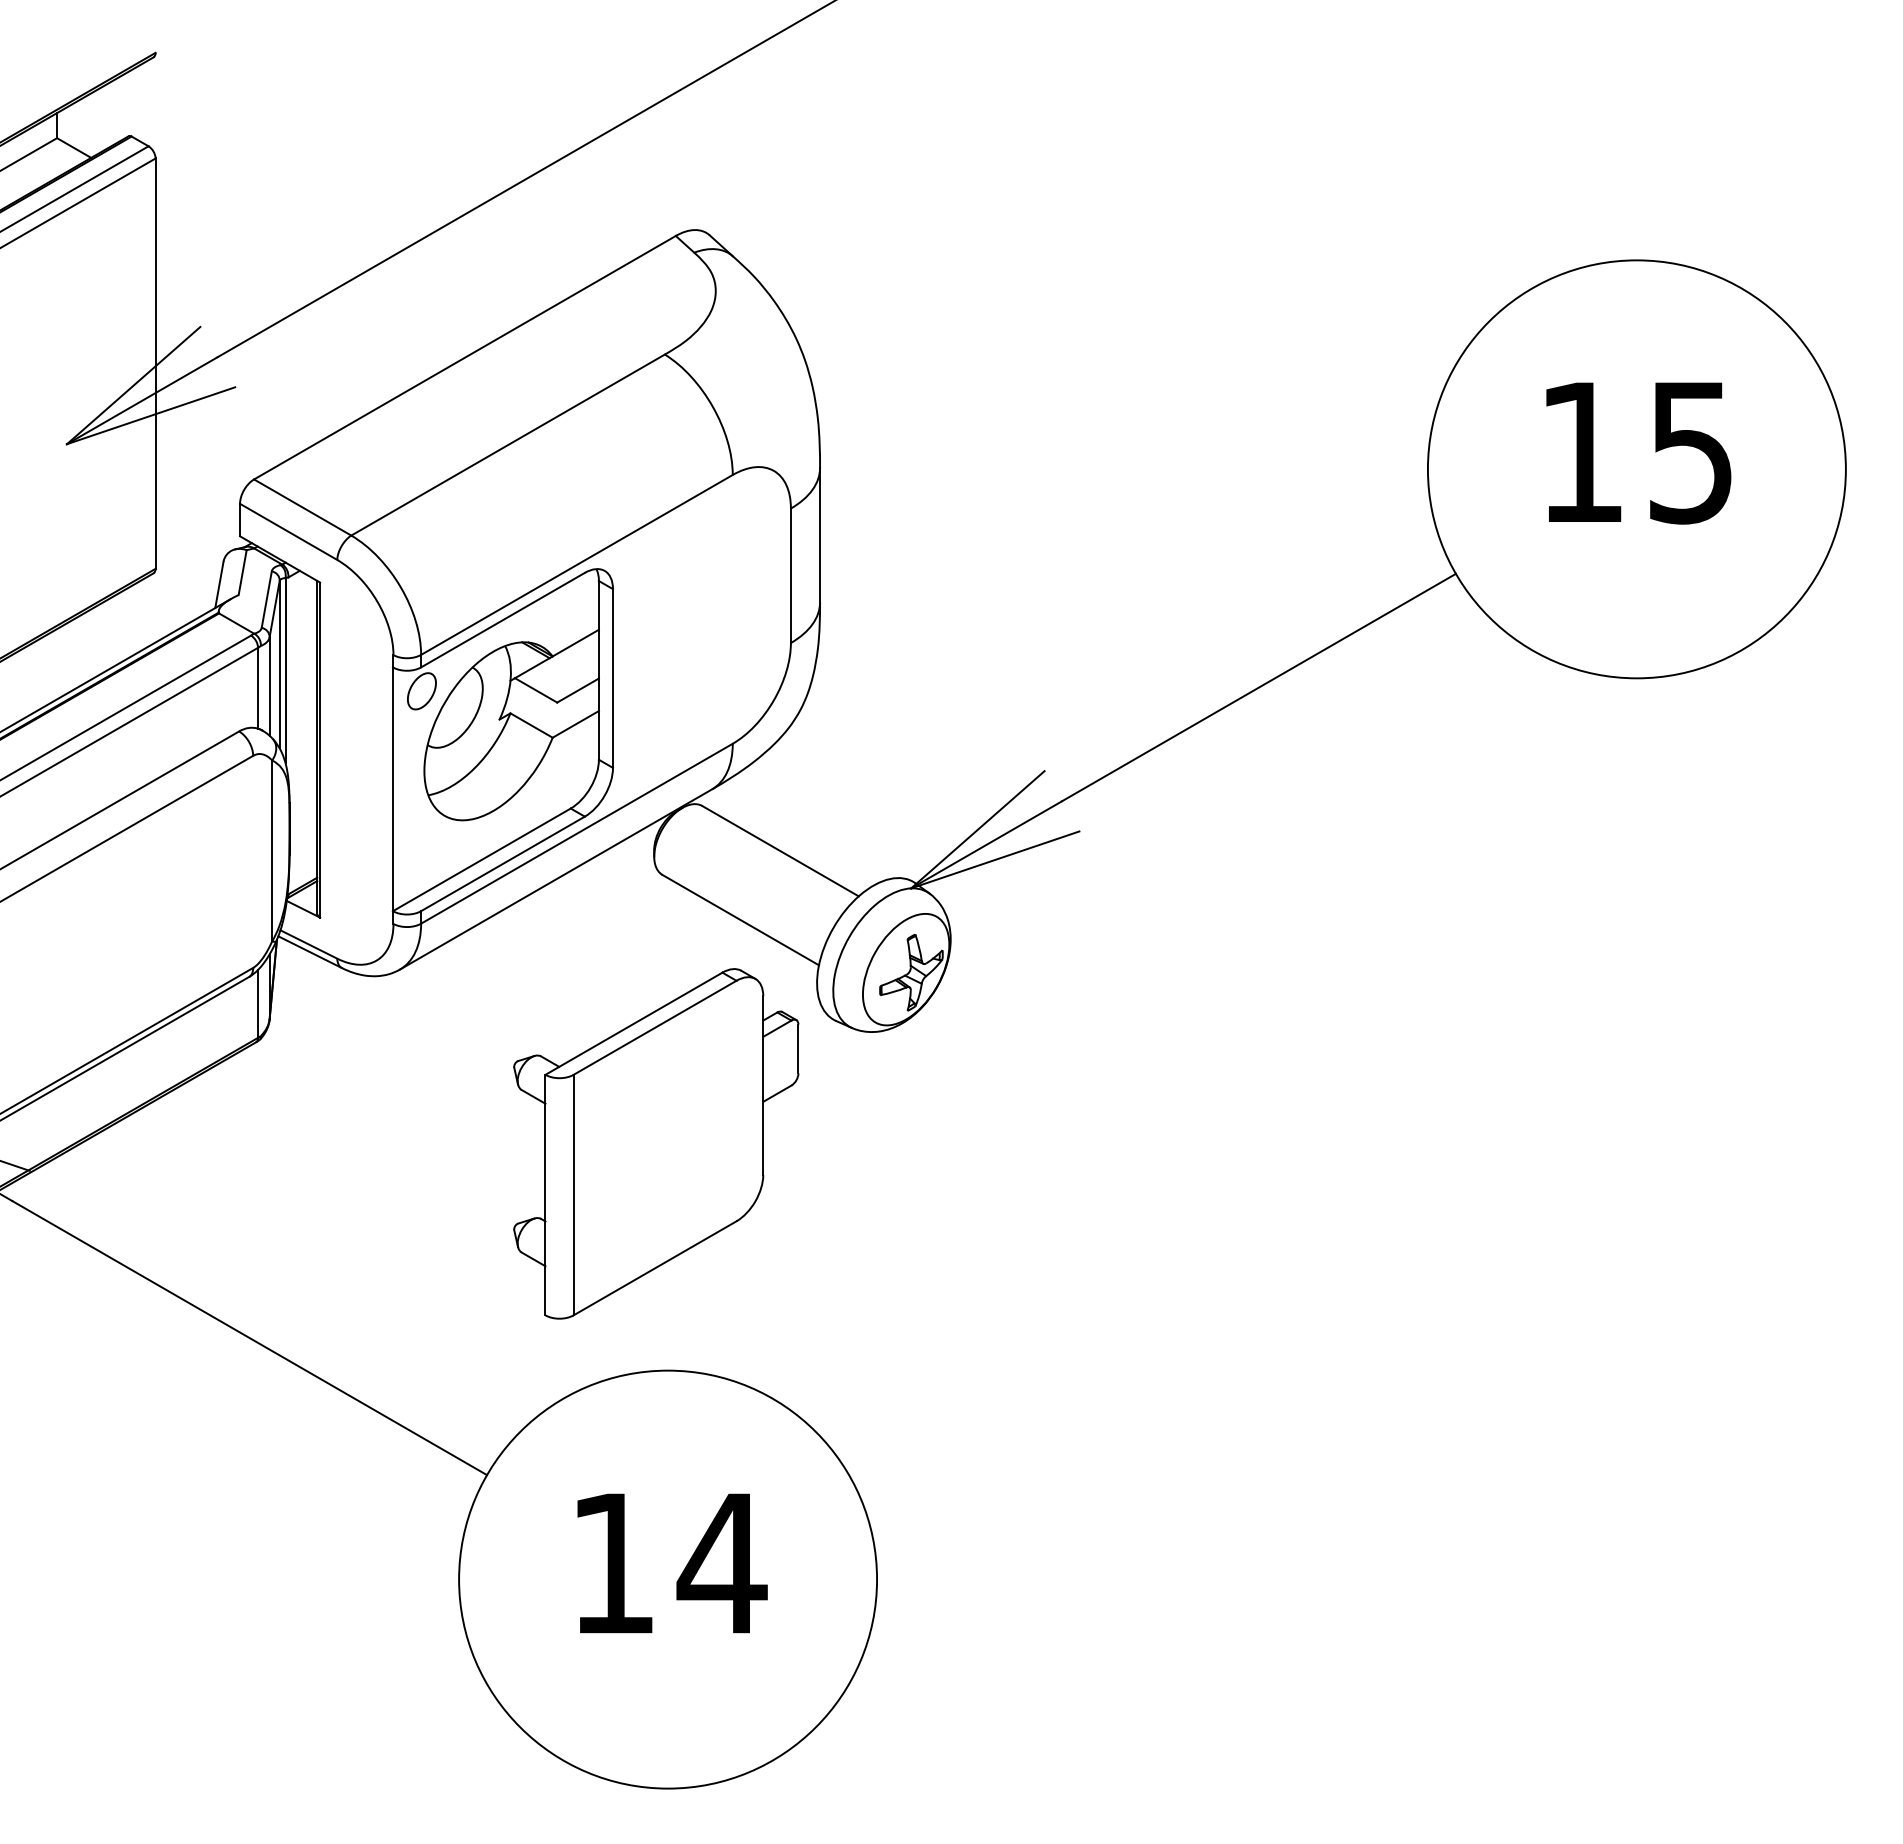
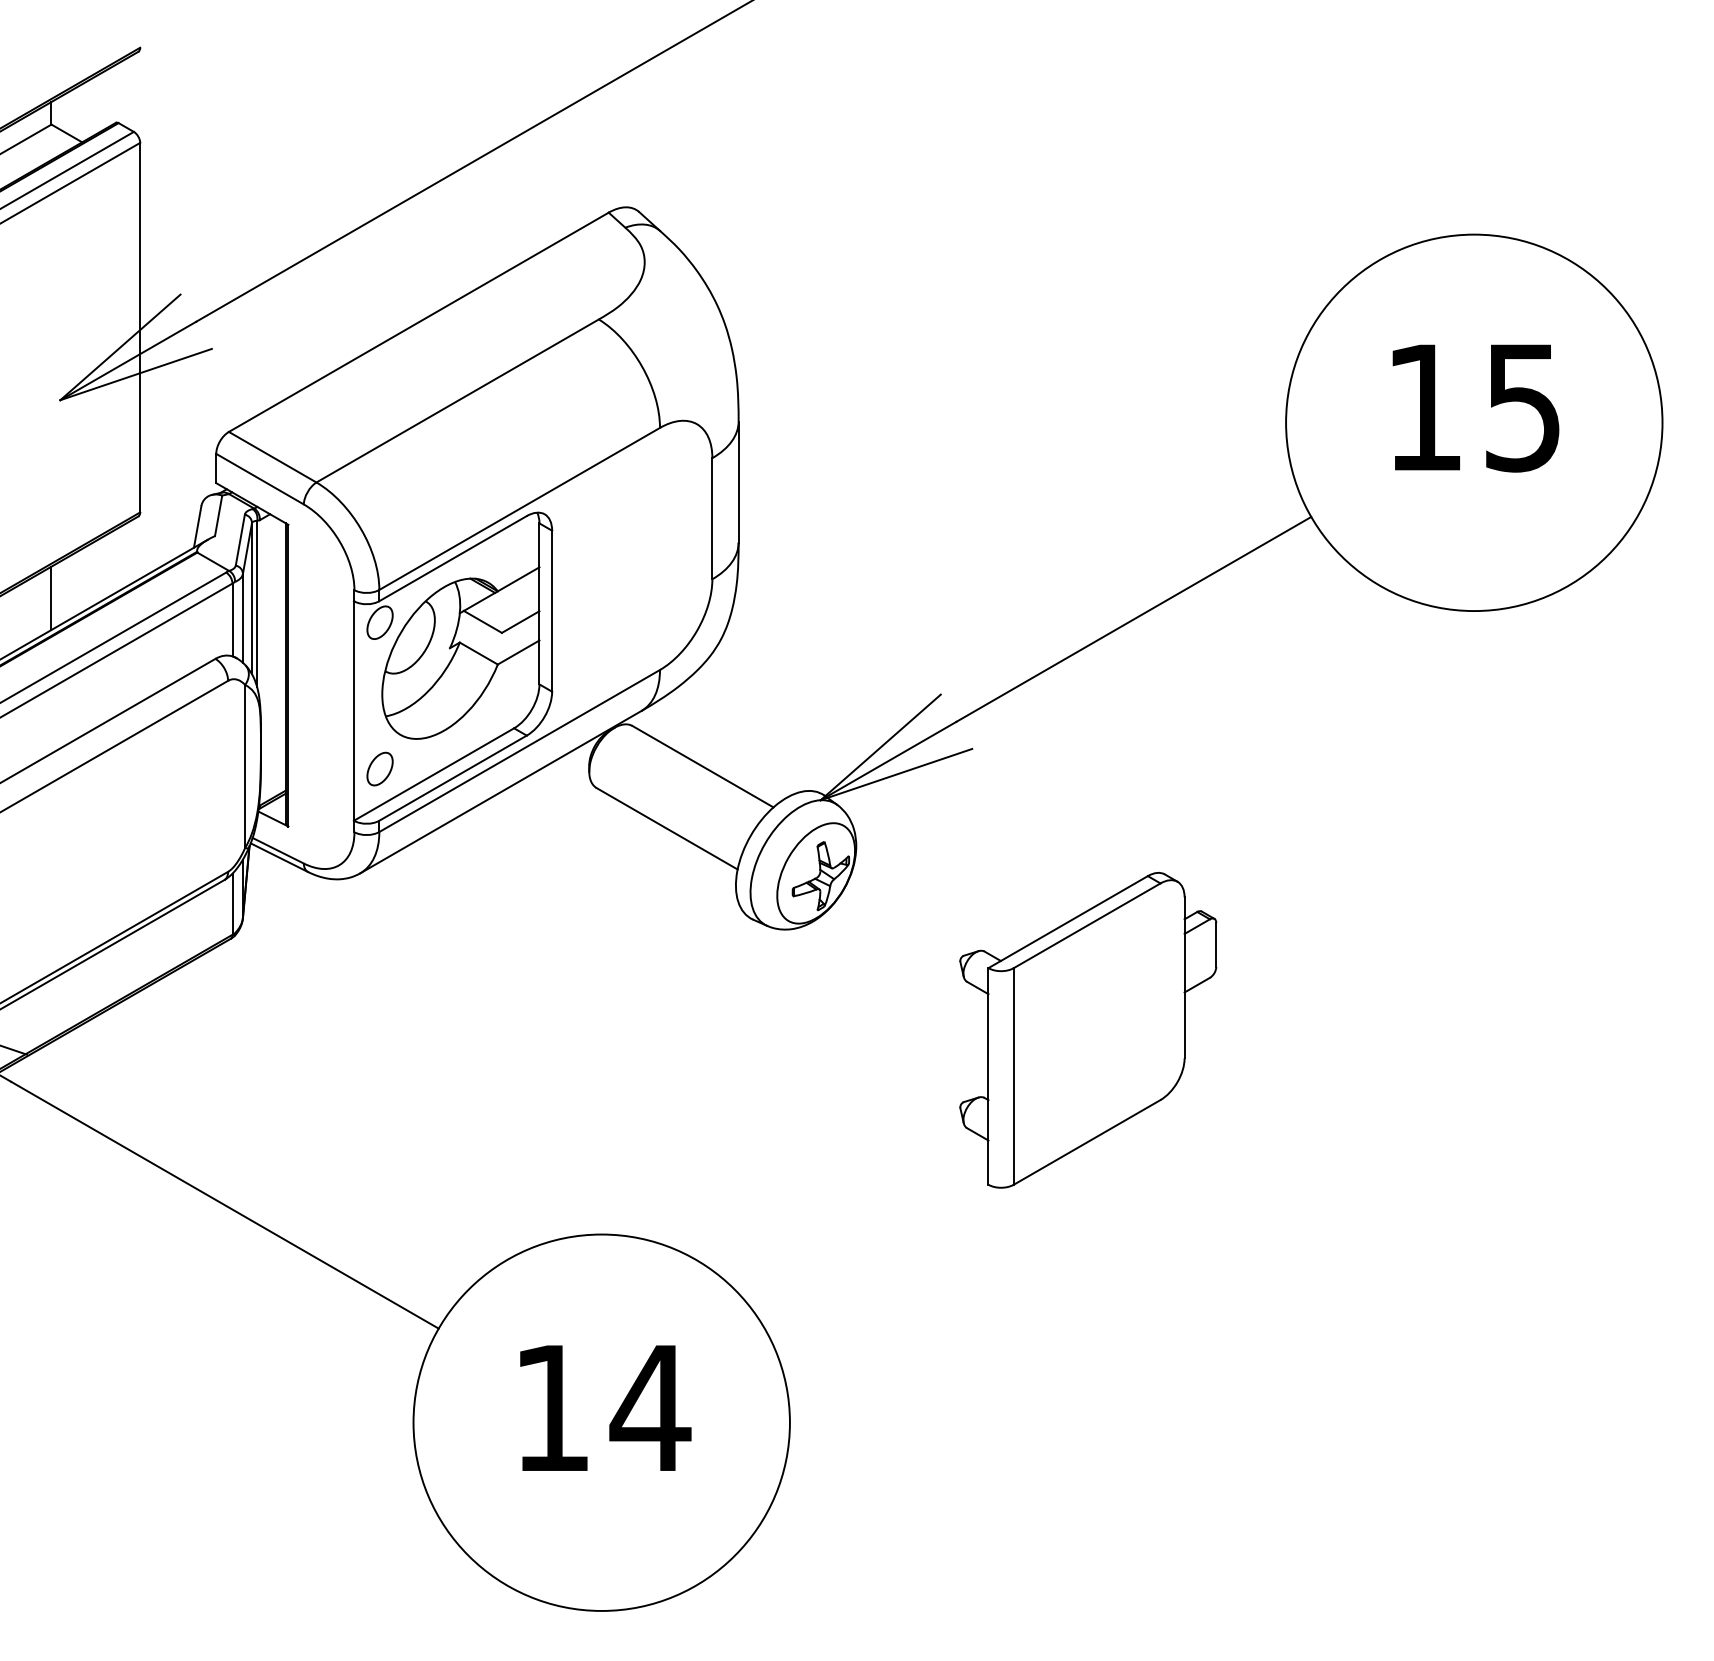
line: (57, 664) -> (51, 598), added
part: (421, 853) -> (379, 768), added
part: (656, 1143) -> (1088, 1029), moved

